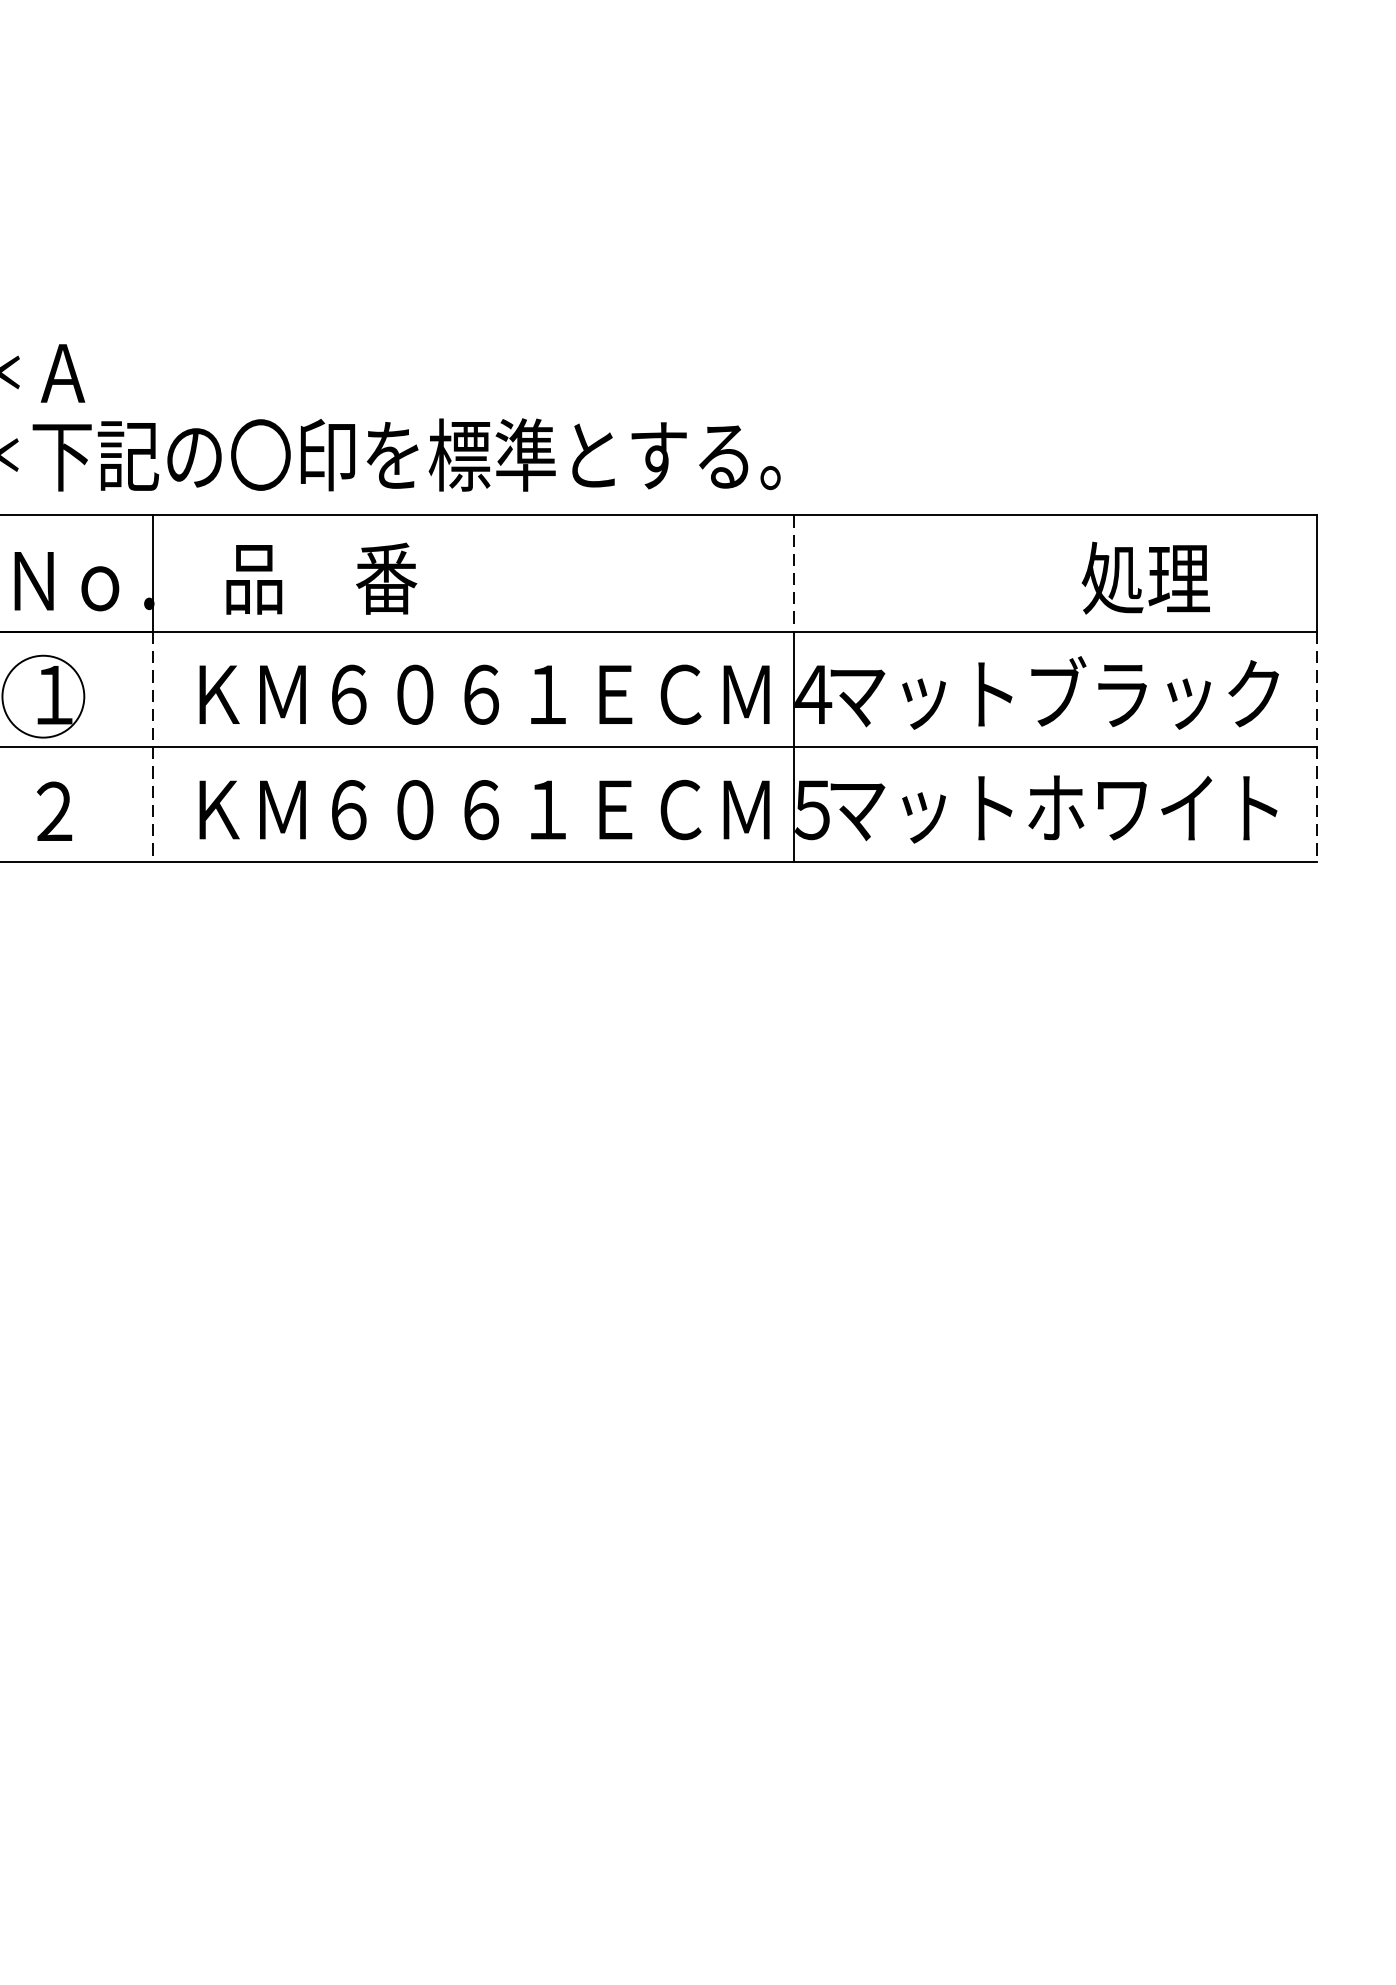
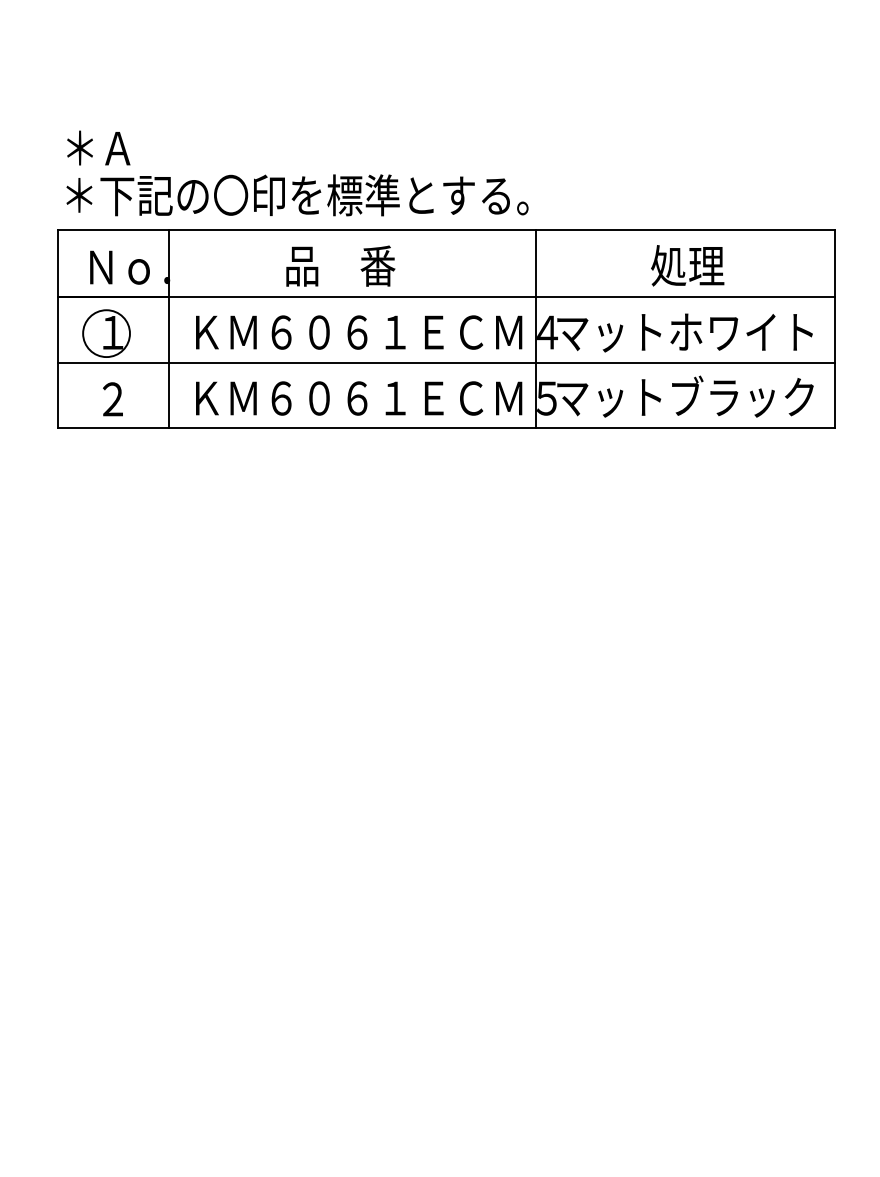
line: (792, 574) -> (535, 263), dashed -> solid
text: (321, 577) -> (340, 265), moved
text: (1145, 577) -> (687, 265), moved
text: (1152, 692) -> (741, 331), マットブラック -> マットホワイト
line: (153, 747) -> (169, 362), dashed -> solid
line: (1316, 747) -> (835, 362), dashed -> solid
text: (1152, 806) -> (741, 396), マットホワイト -> マットブラック

